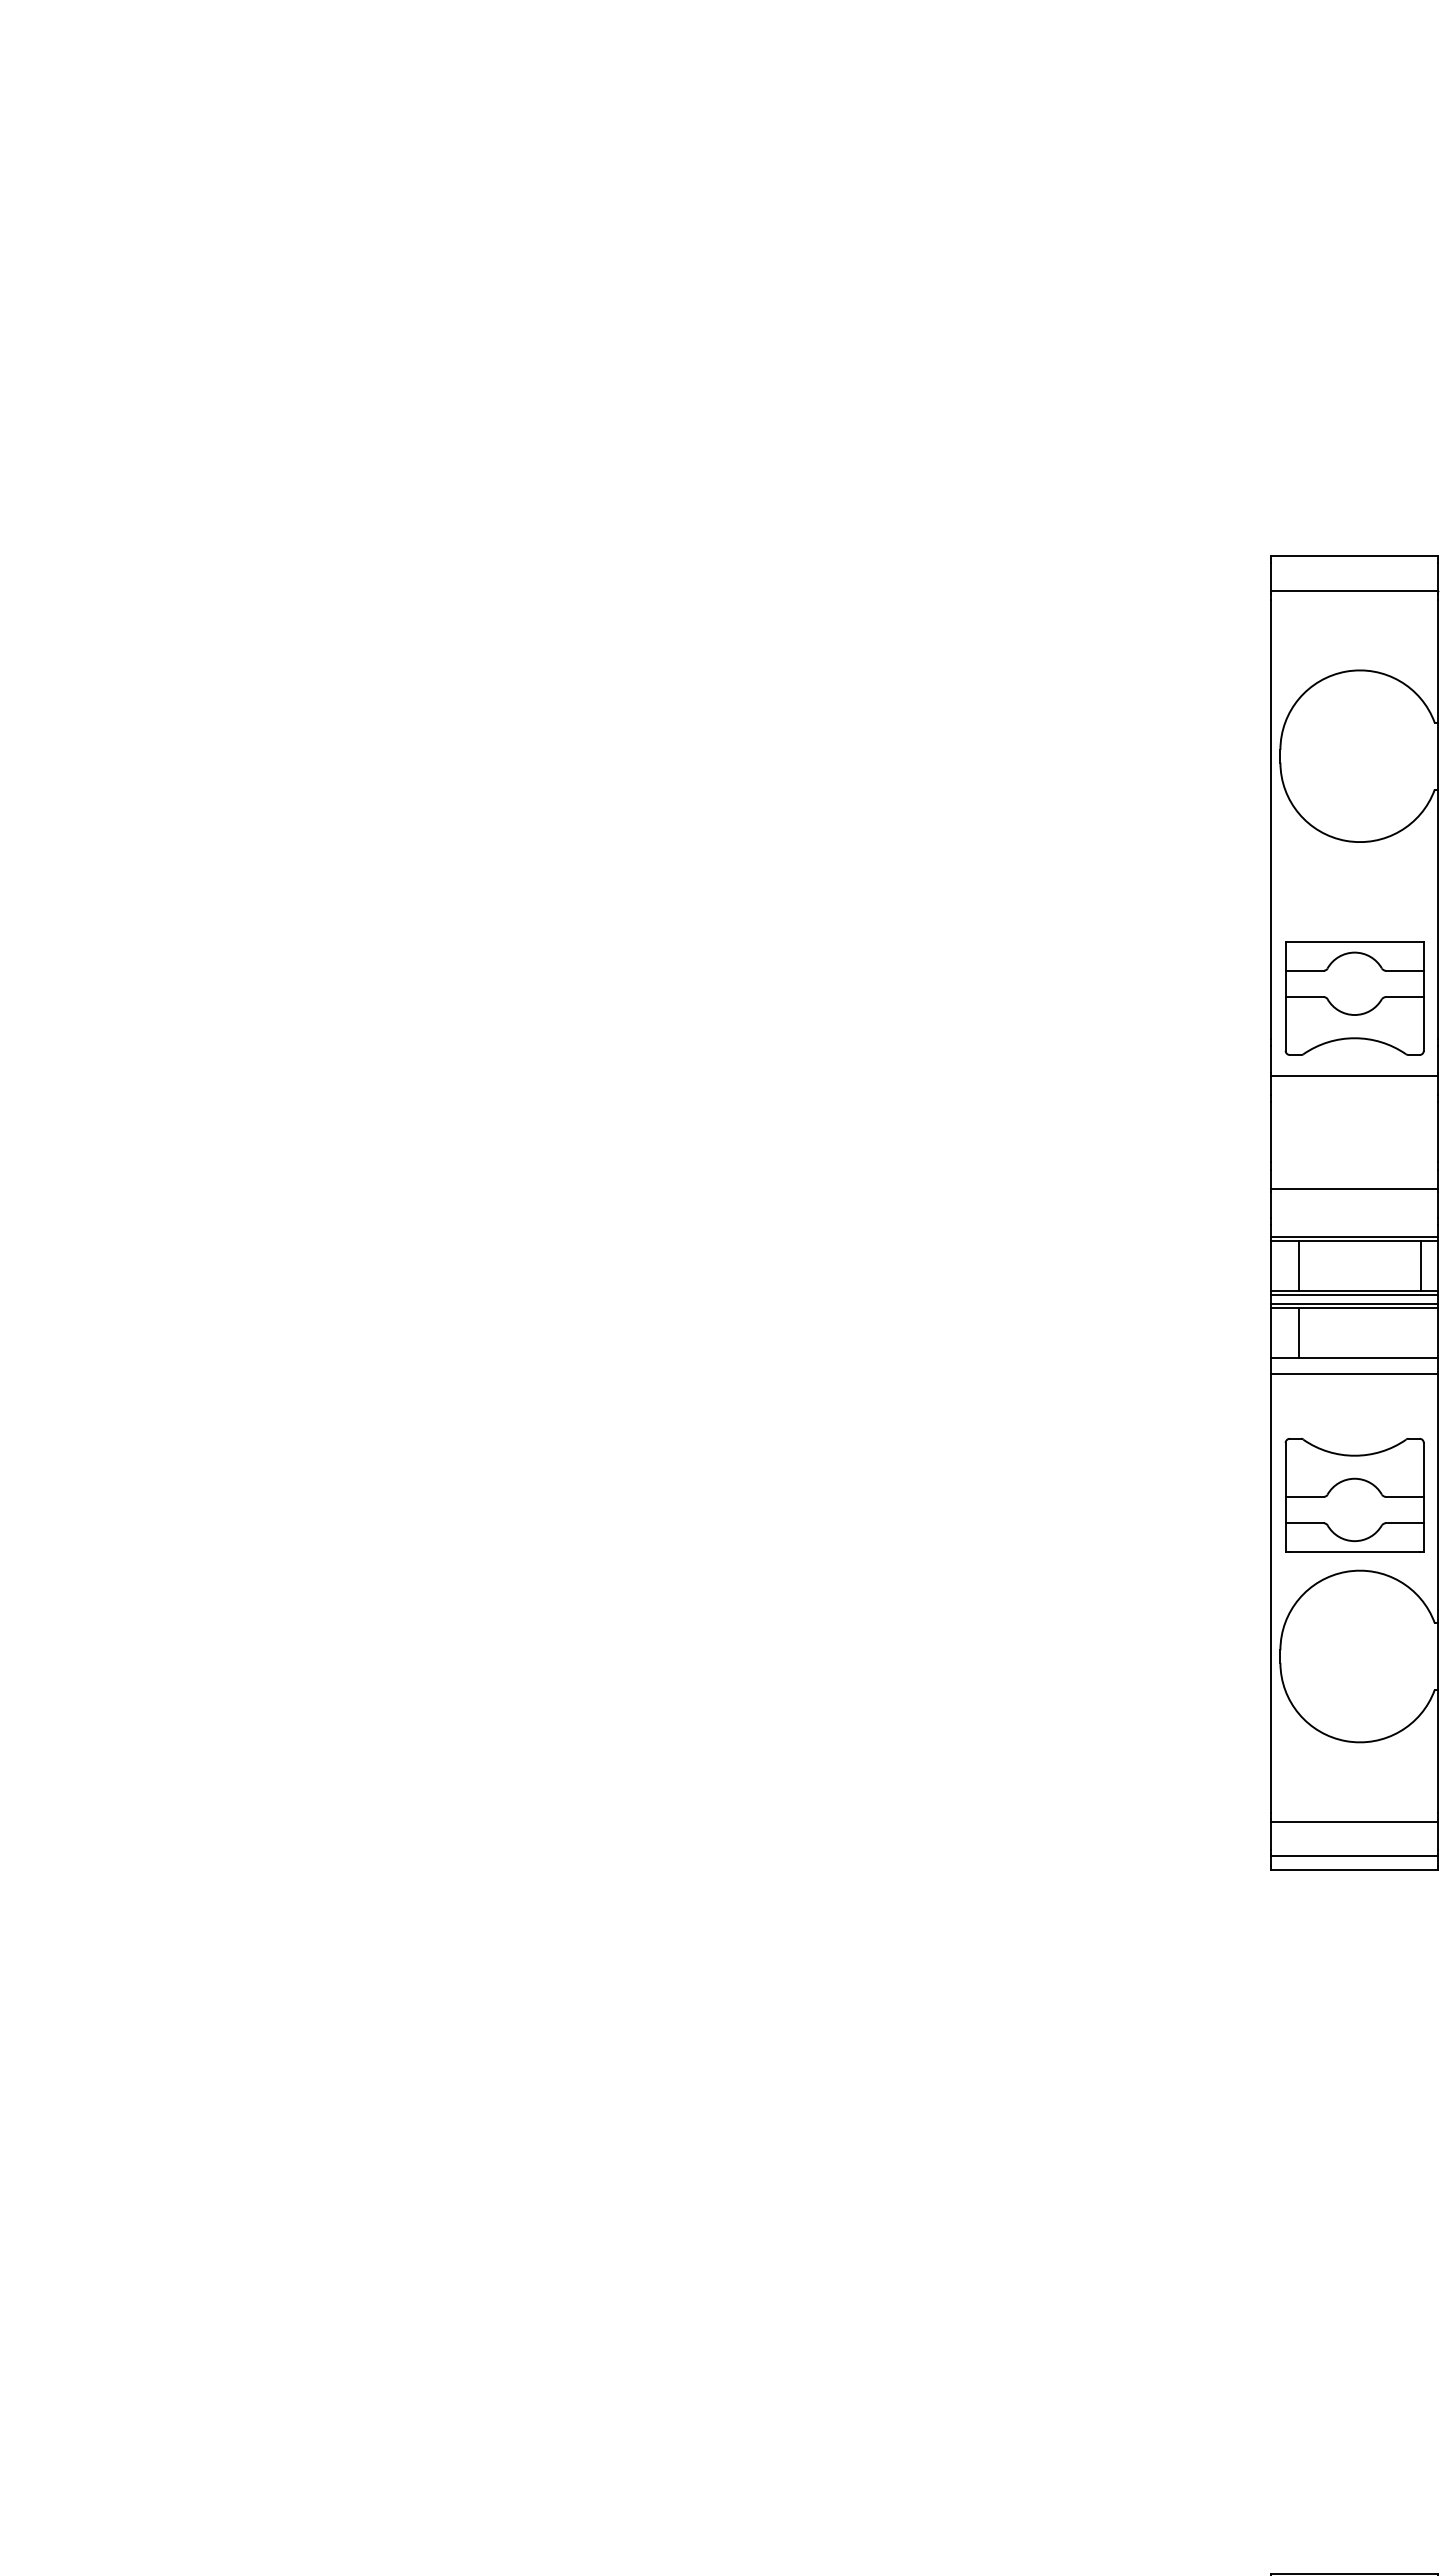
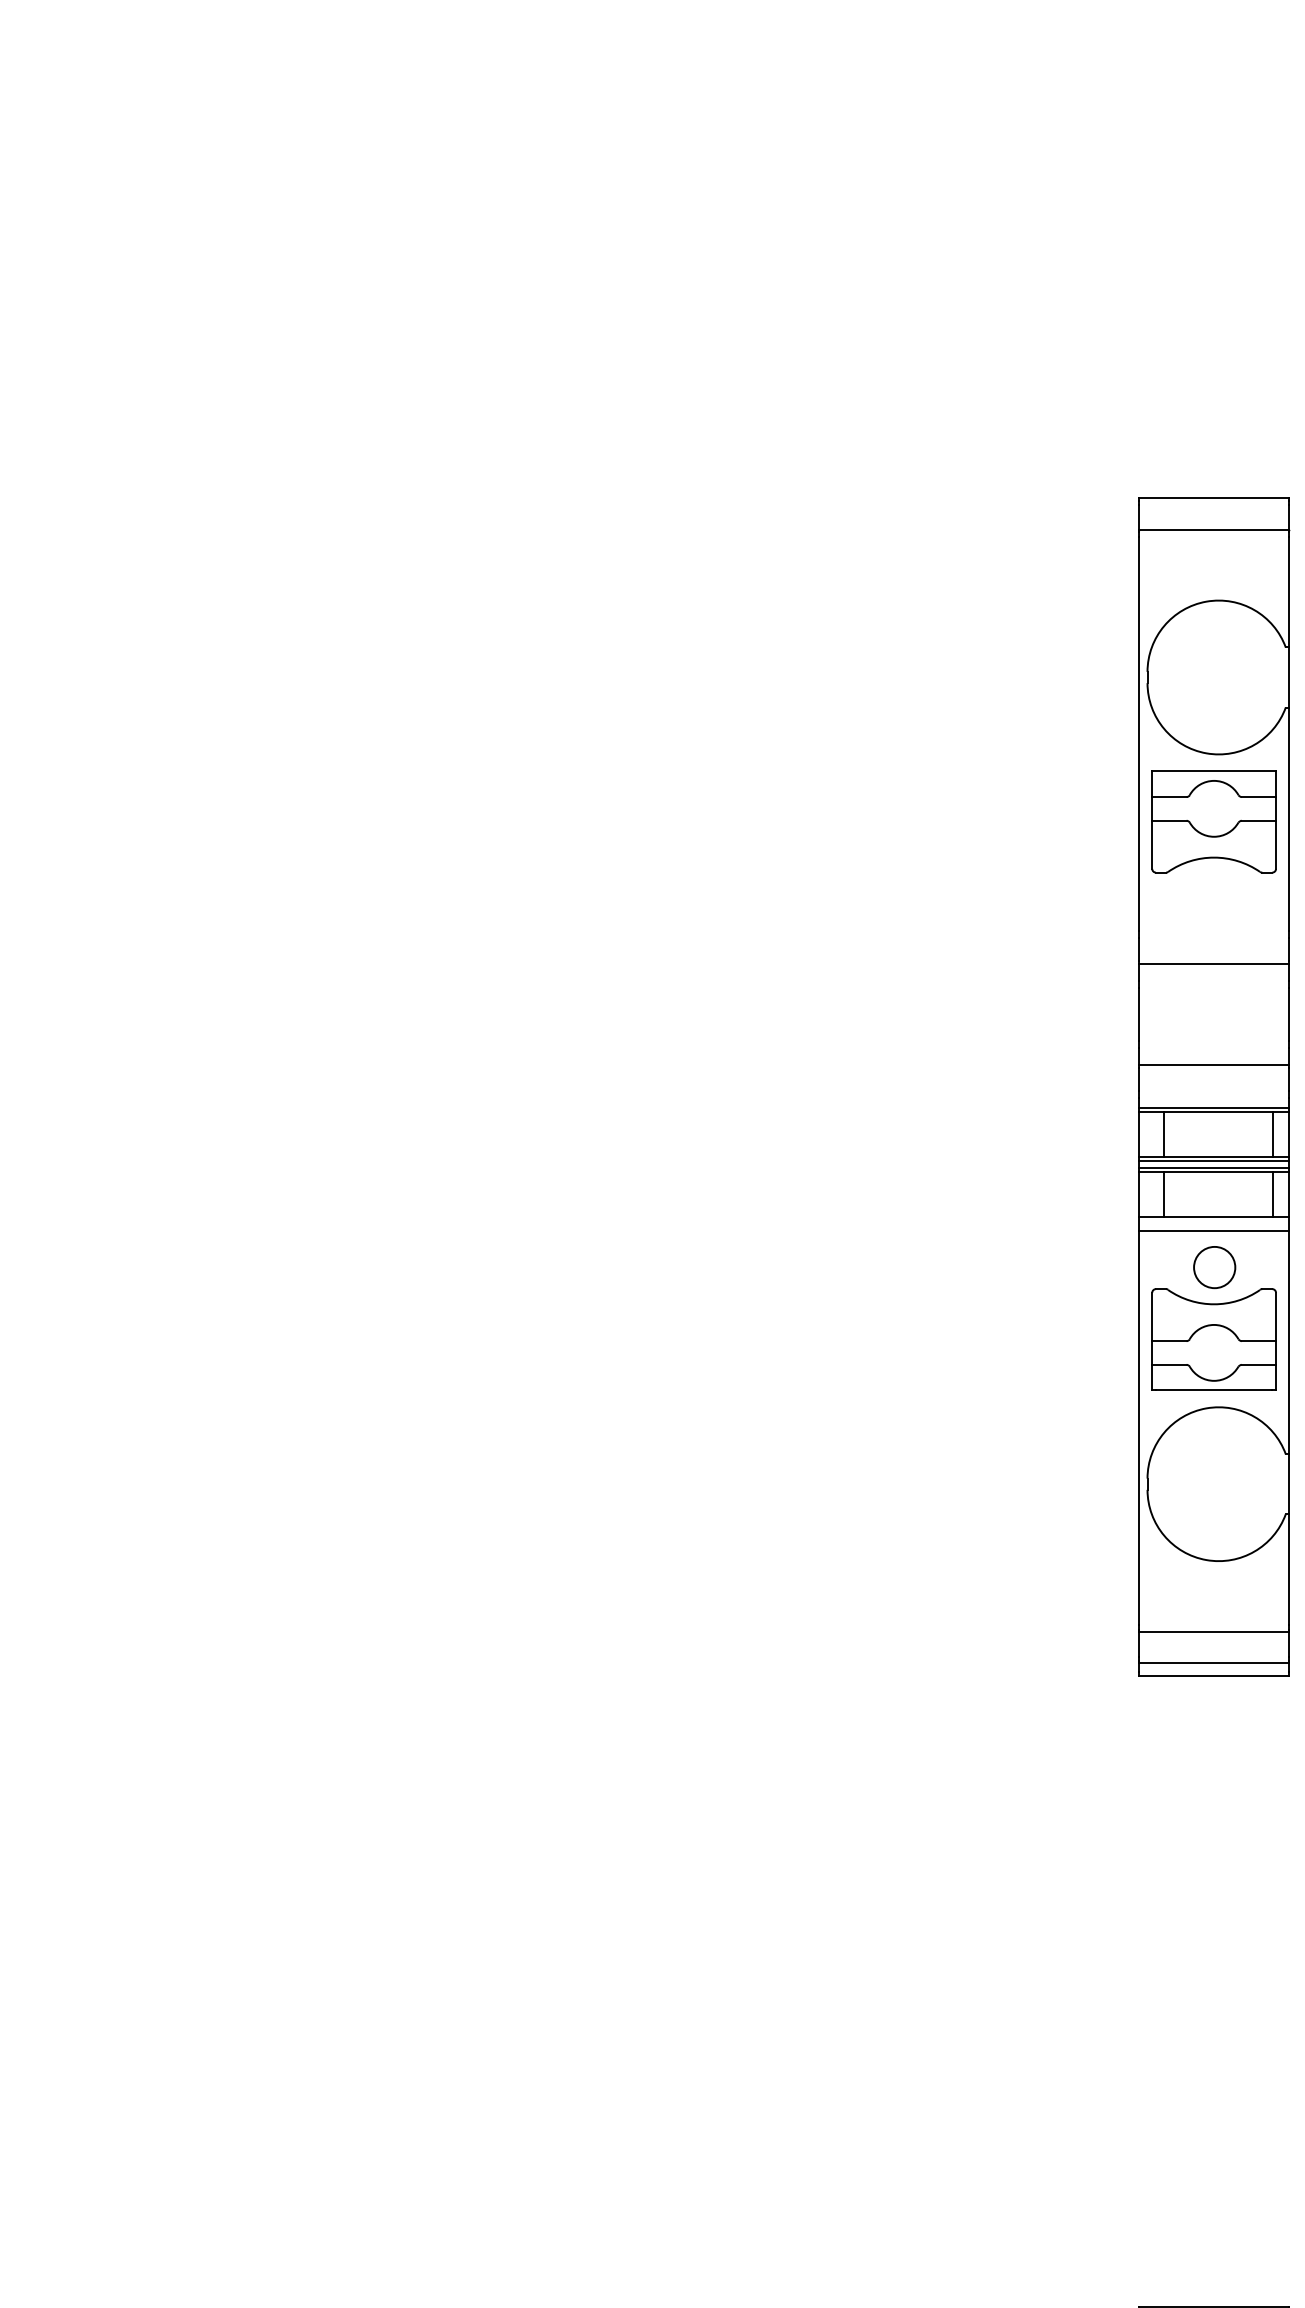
part: (1354, 998) -> (1213, 821), moved
line: (1420, 1332) -> (1273, 1193), added
circle: (1355, 1414) -> (1214, 1267), added

